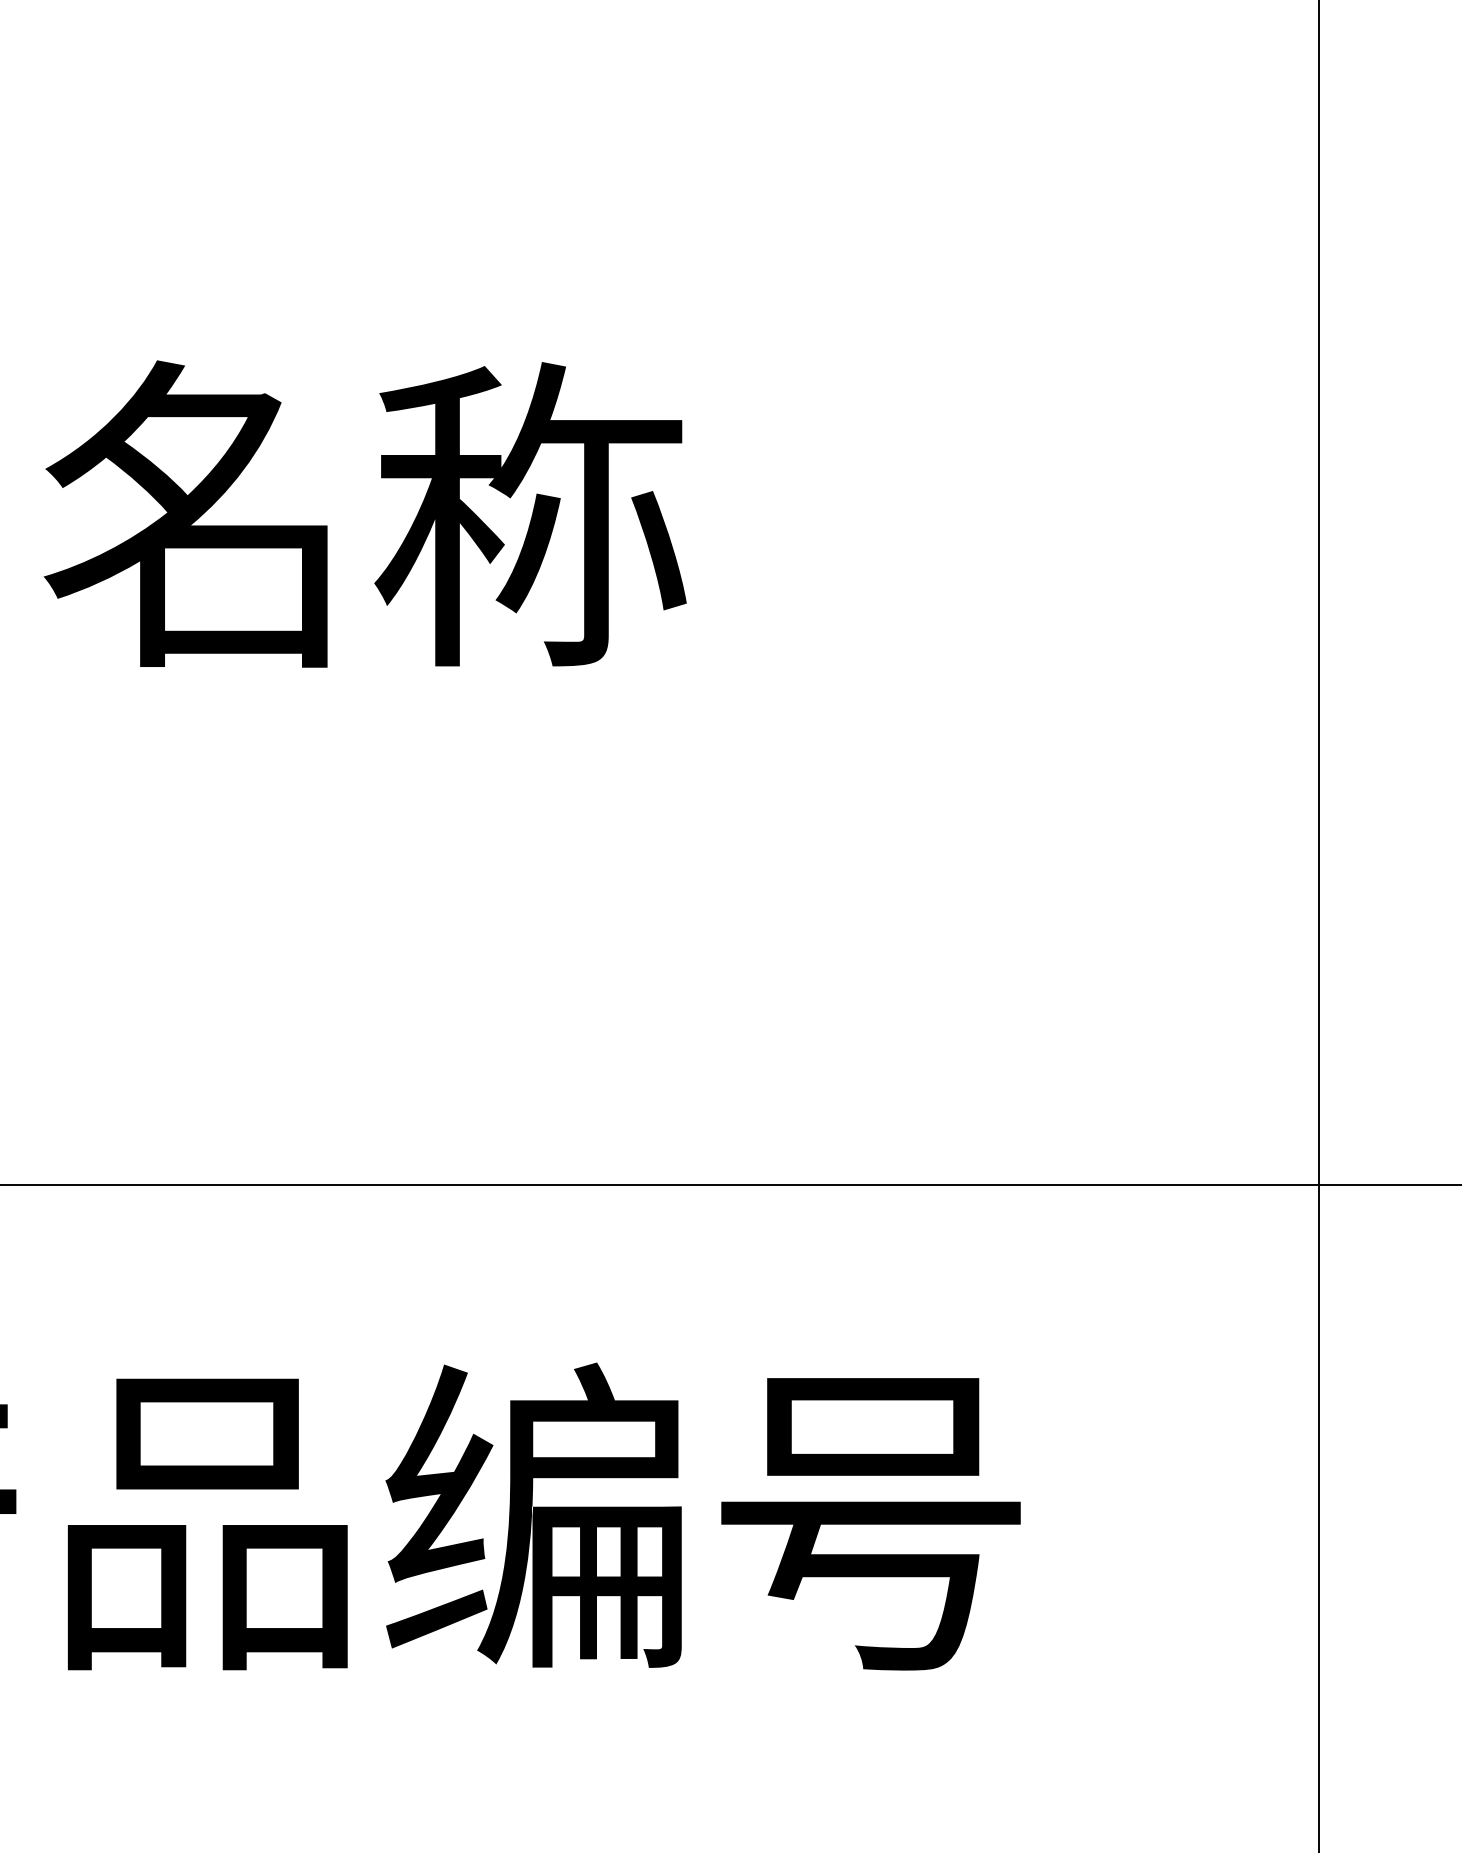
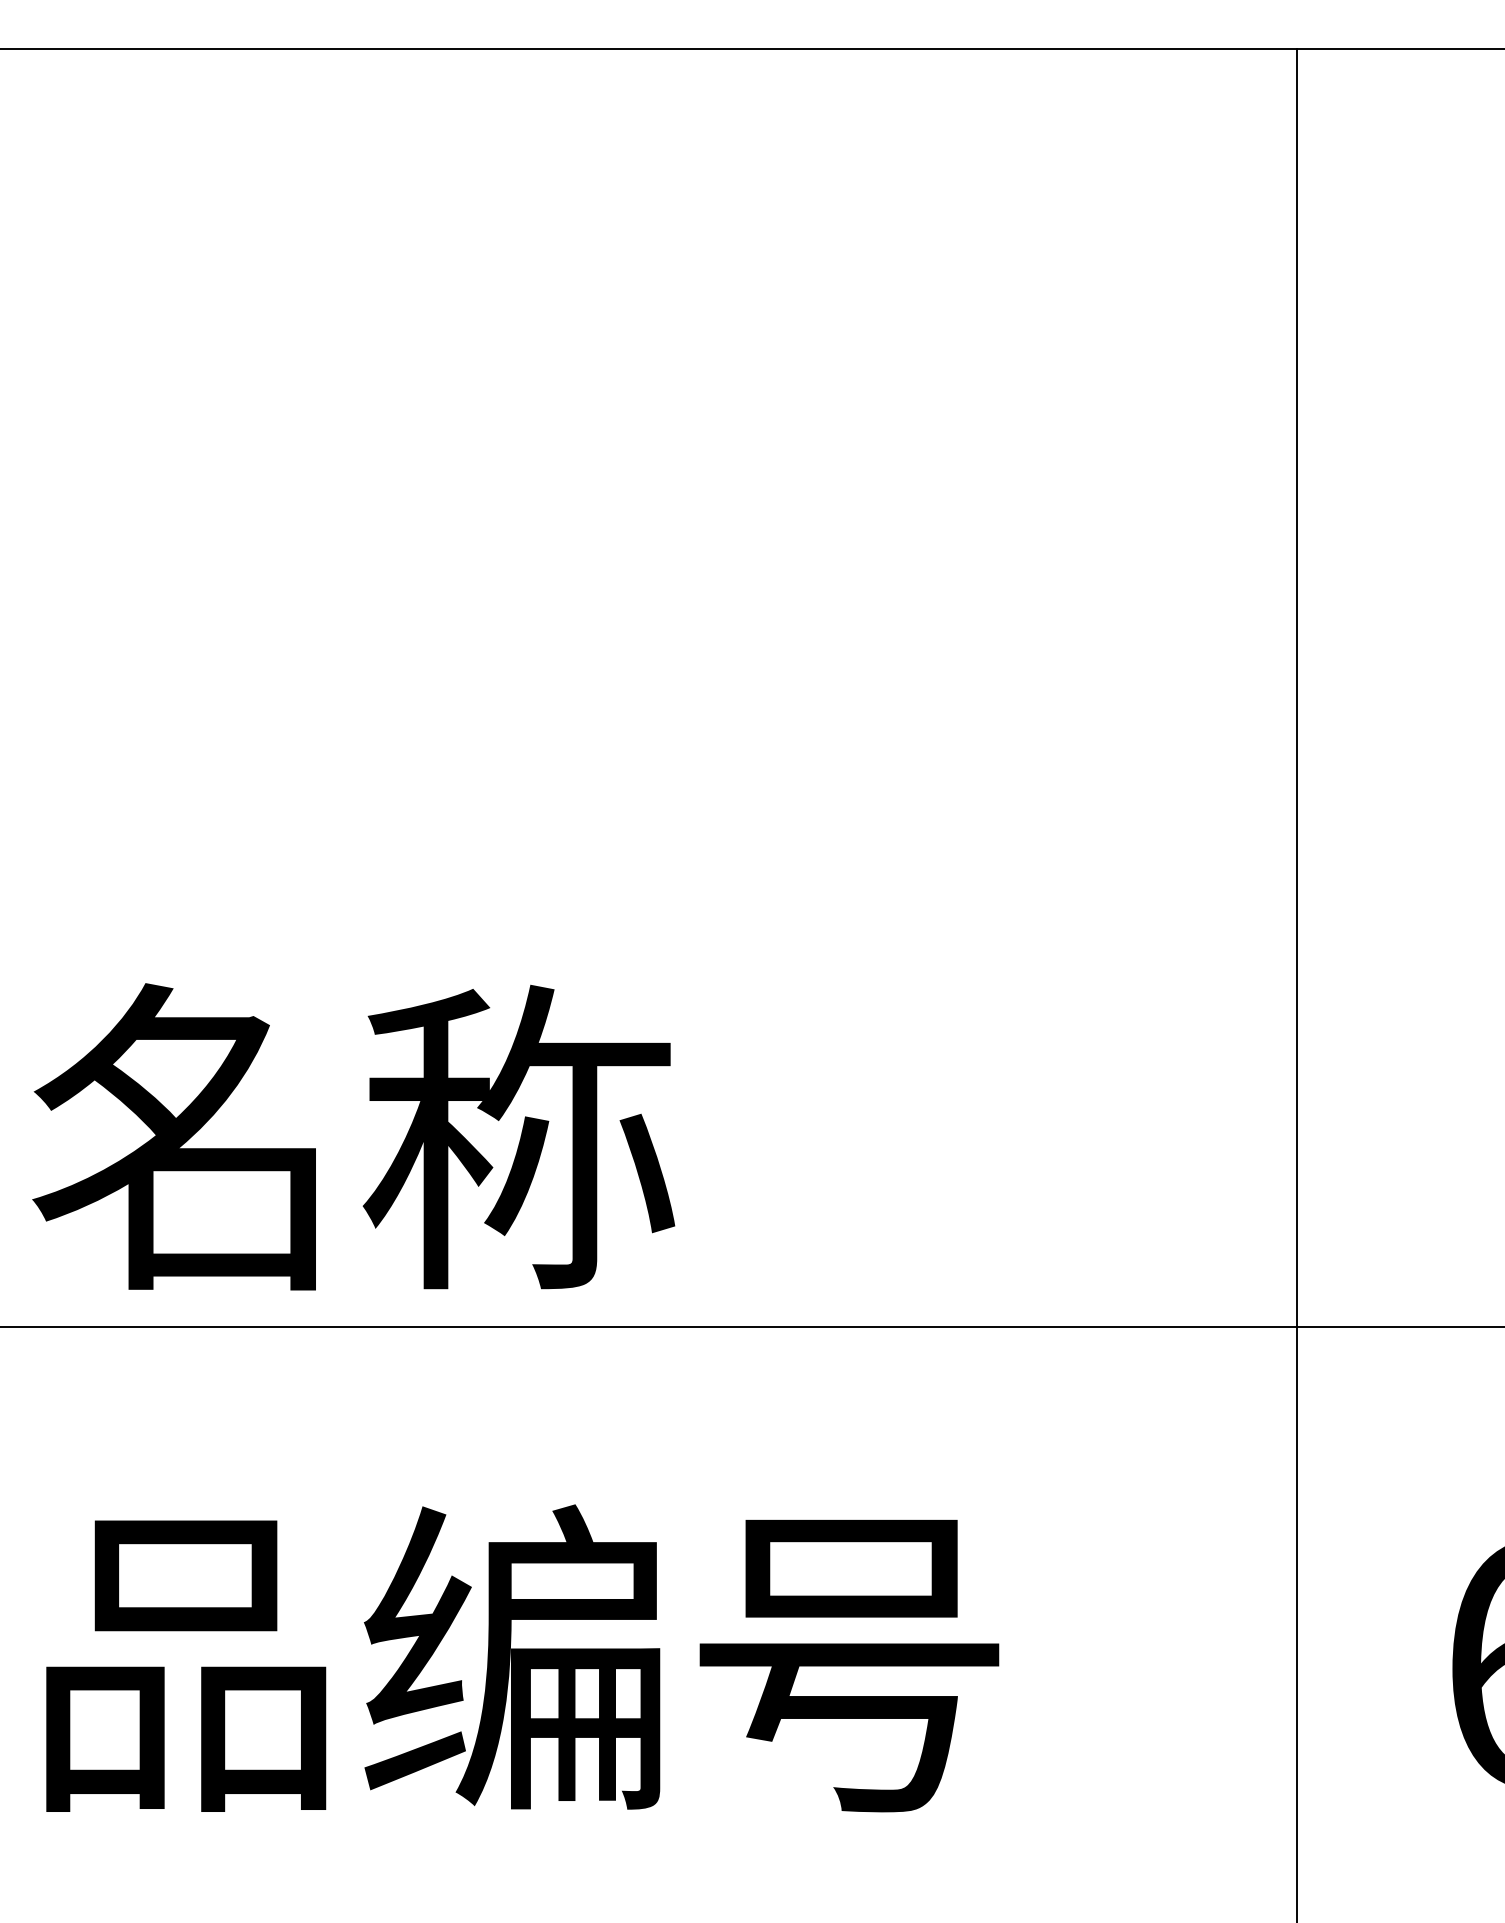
text: (365, 513) -> (353, 1136), moved

